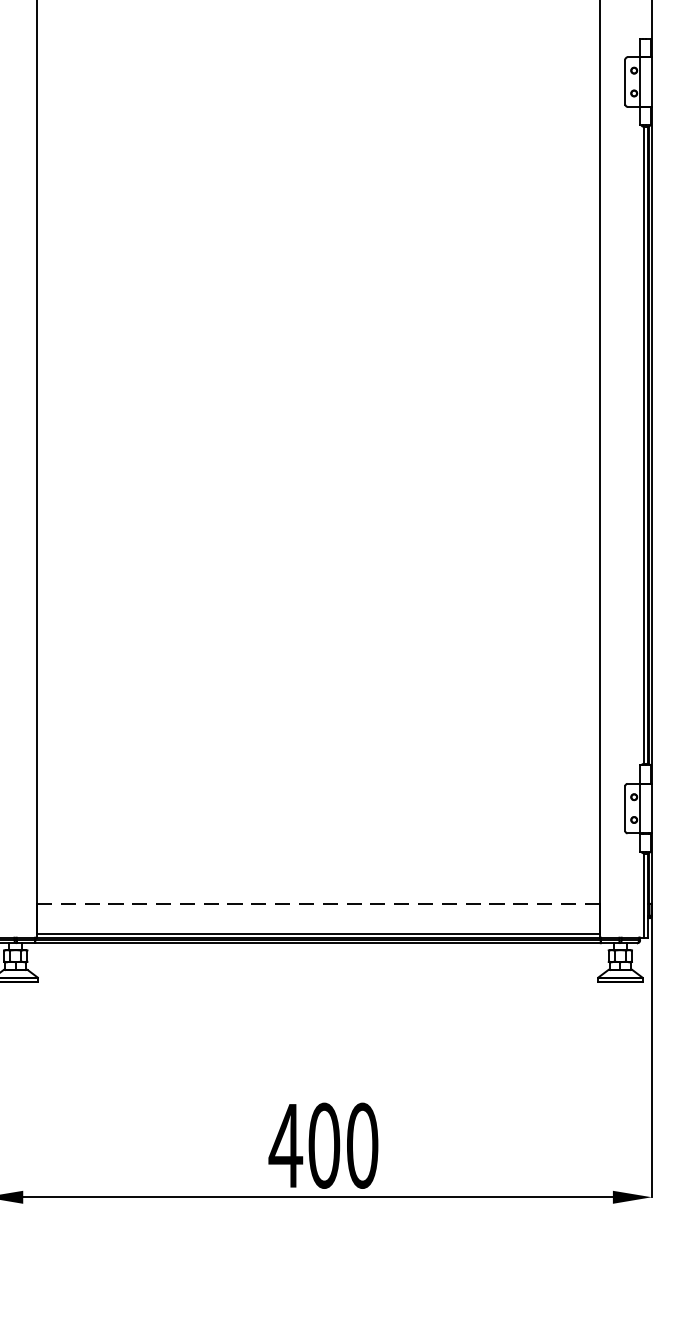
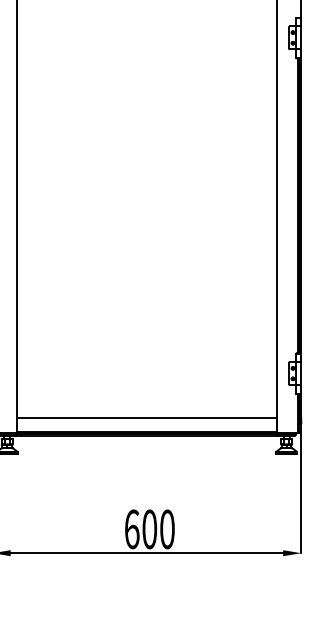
line: (317, 903) -> (146, 417), dashed -> solid
text: (284, 1145) -> (131, 529), 400 -> 600

